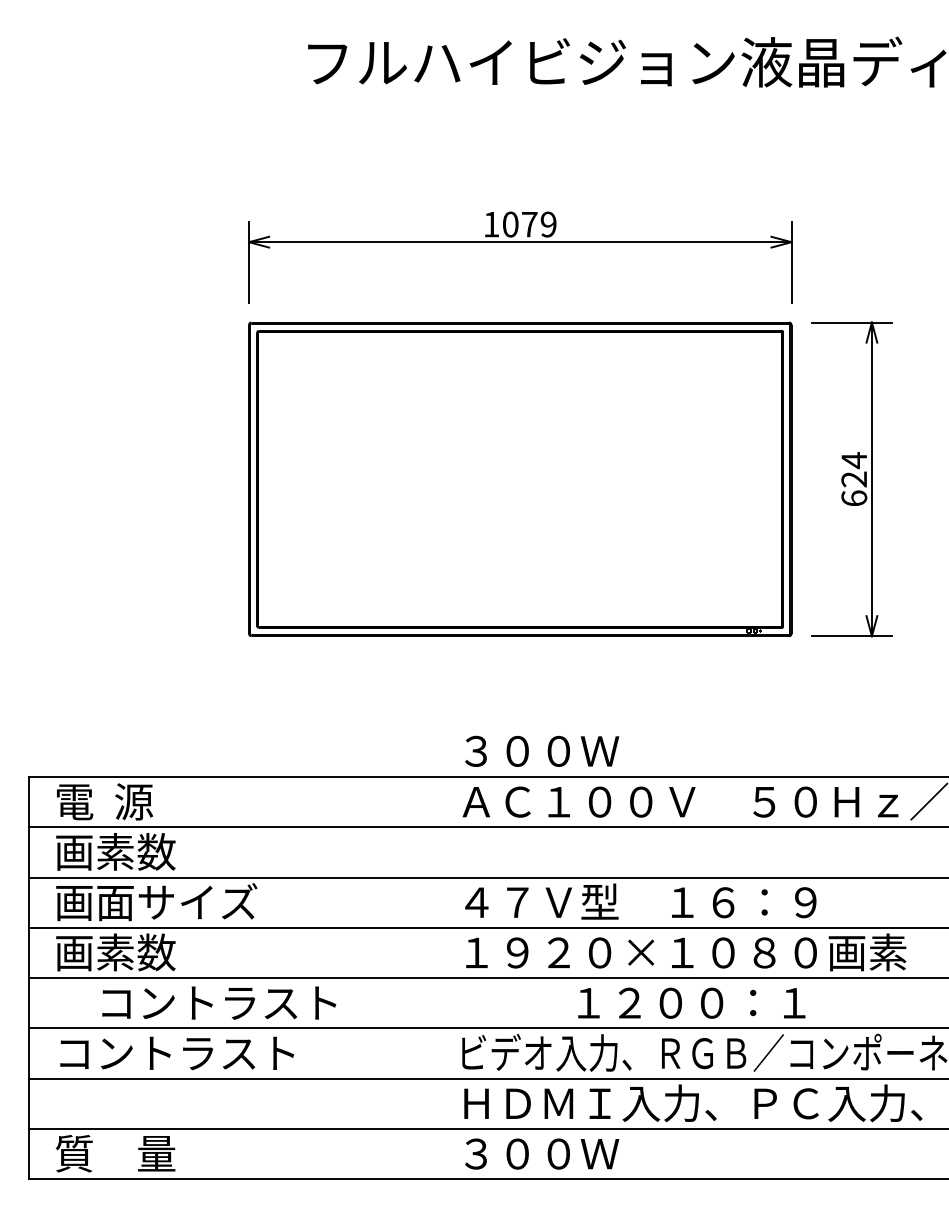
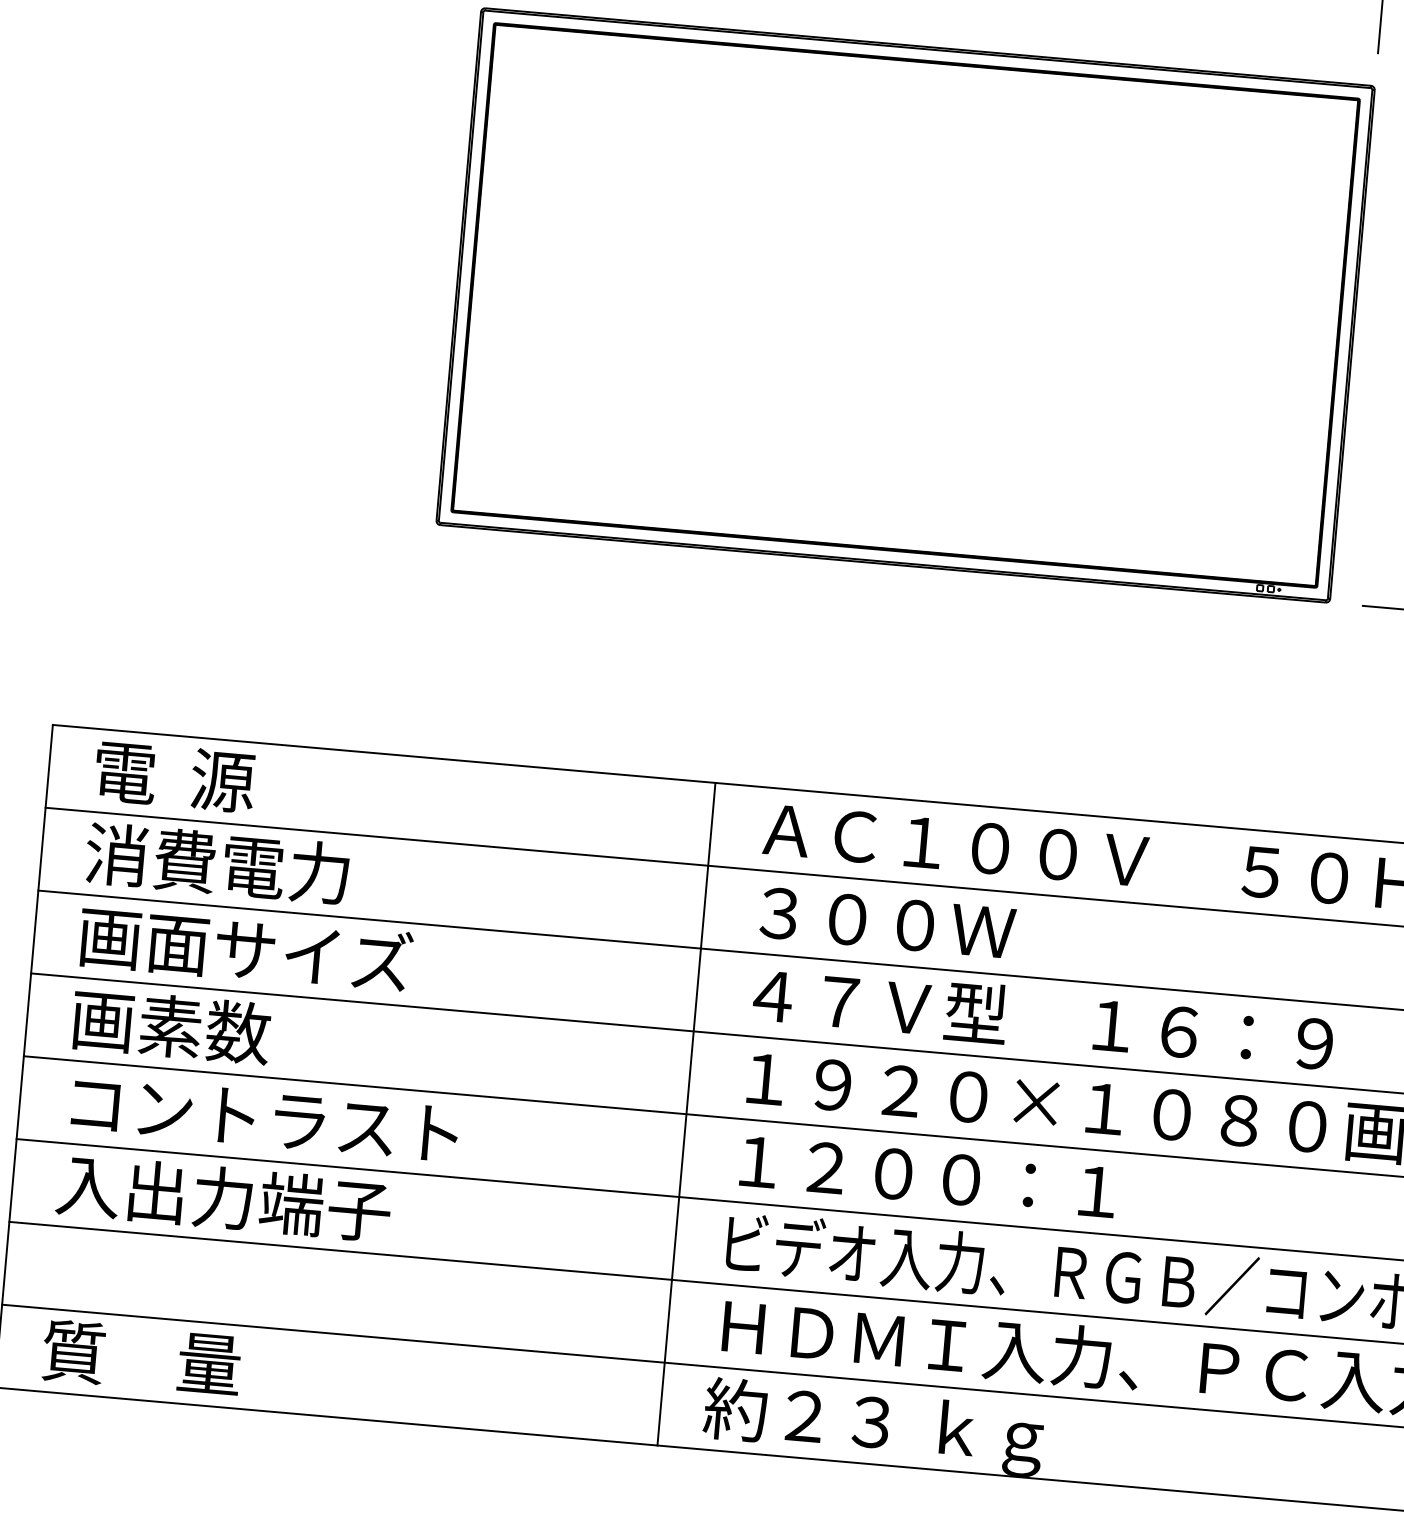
text: (542, 750) -> (888, 921), moved
text: (134, 851) -> (216, 862), 画素数 -> 消費電力
line: (430, 978) -> (685, 1114), added
text: (219, 1002) -> (265, 1117), moved
text: (691, 1002) -> (927, 1175), moved
text: (174, 1052) -> (253, 1199), コントラスト -> 入出力端子
text: (559, 1155) -> (872, 1424), ３００Ｗ -> 約２３ ｋｇ

